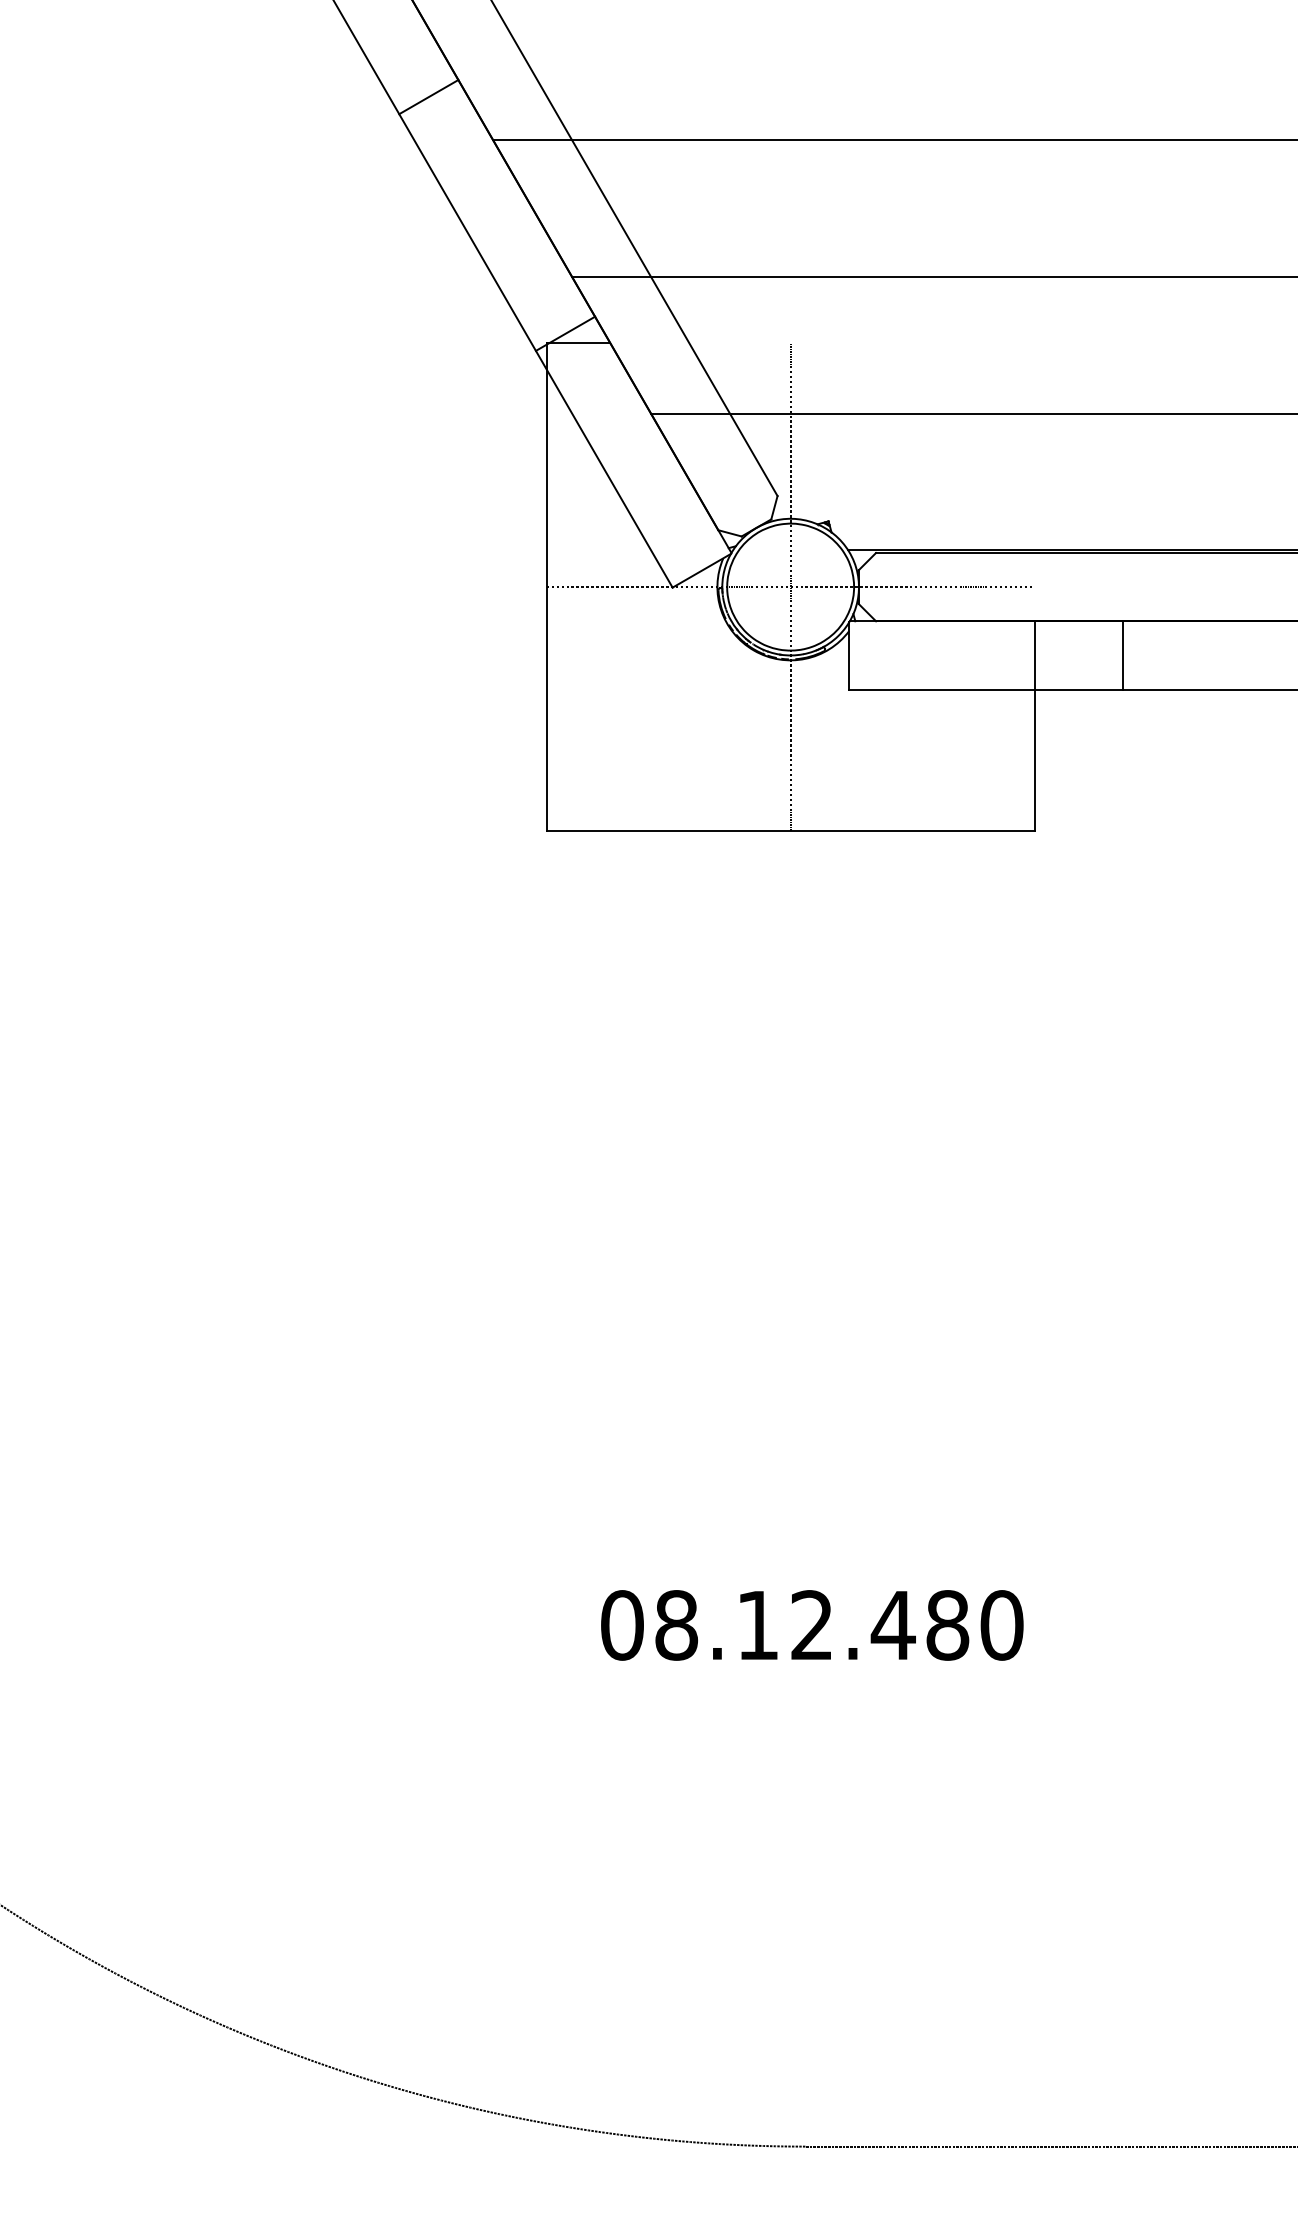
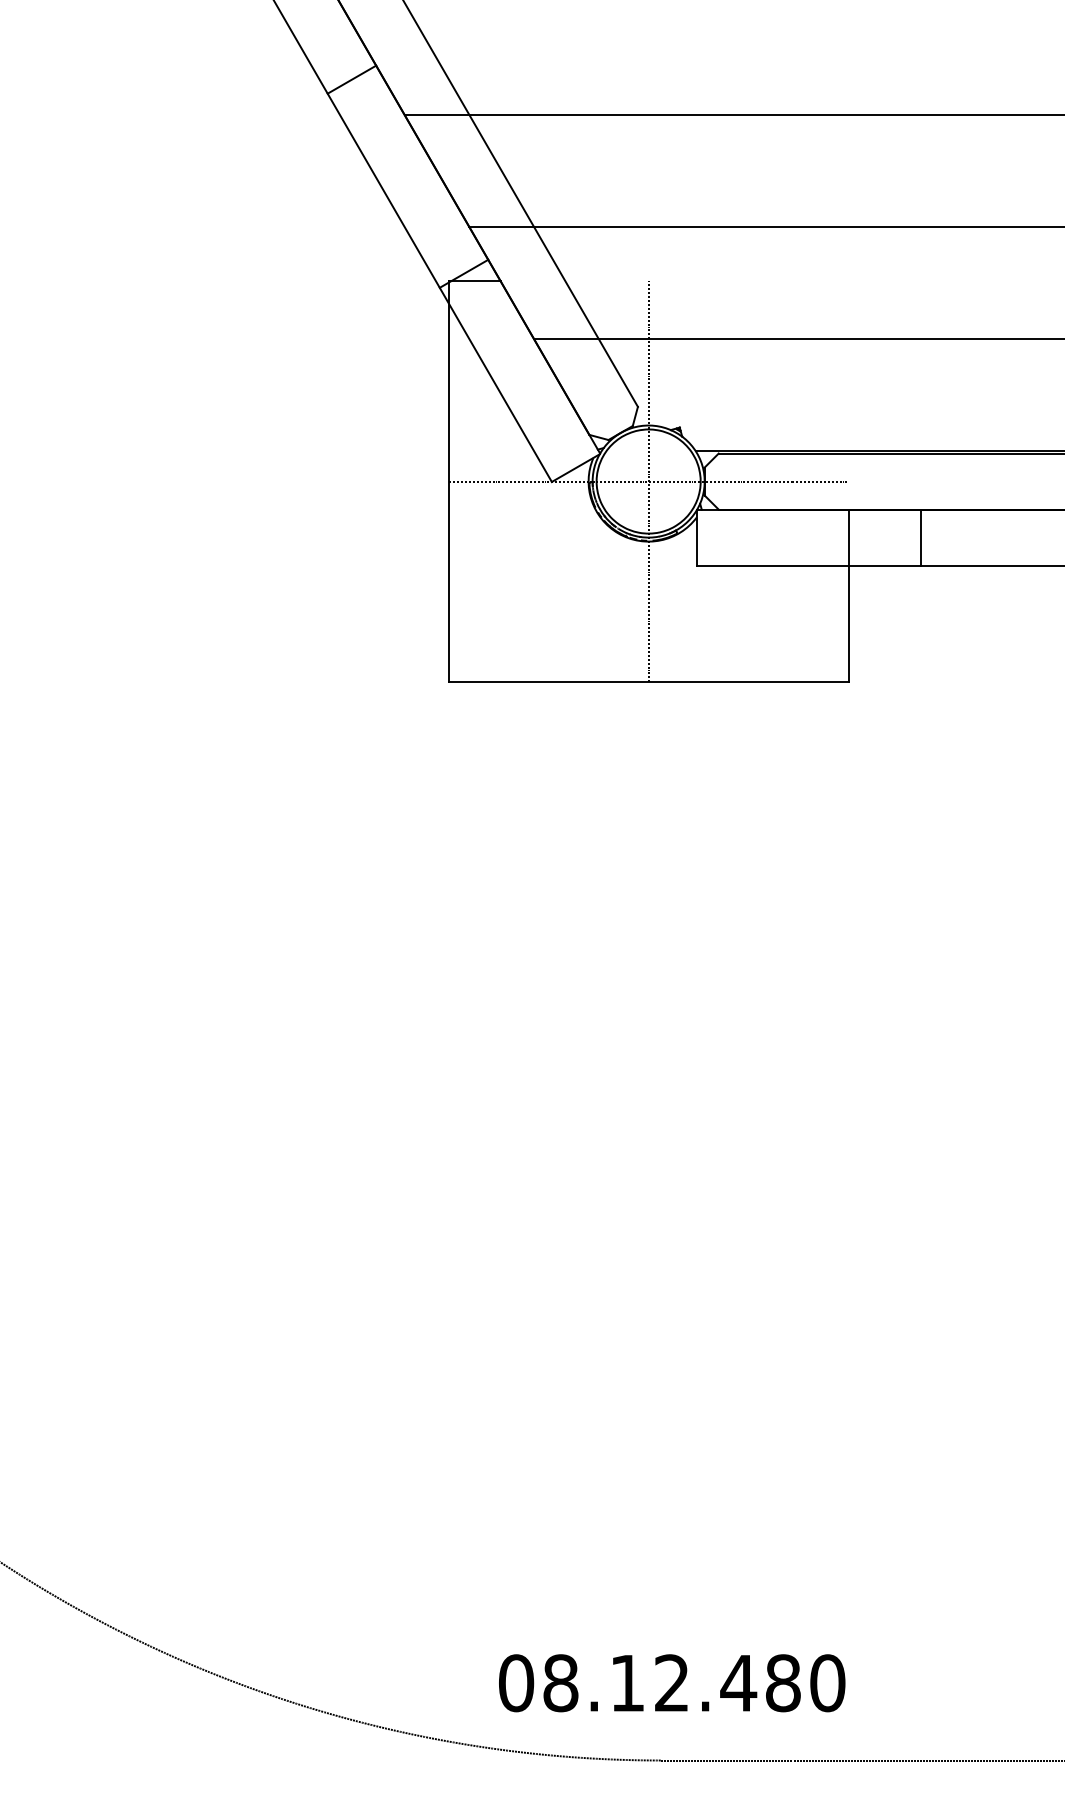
text: (812, 1625) -> (672, 1683), moved

